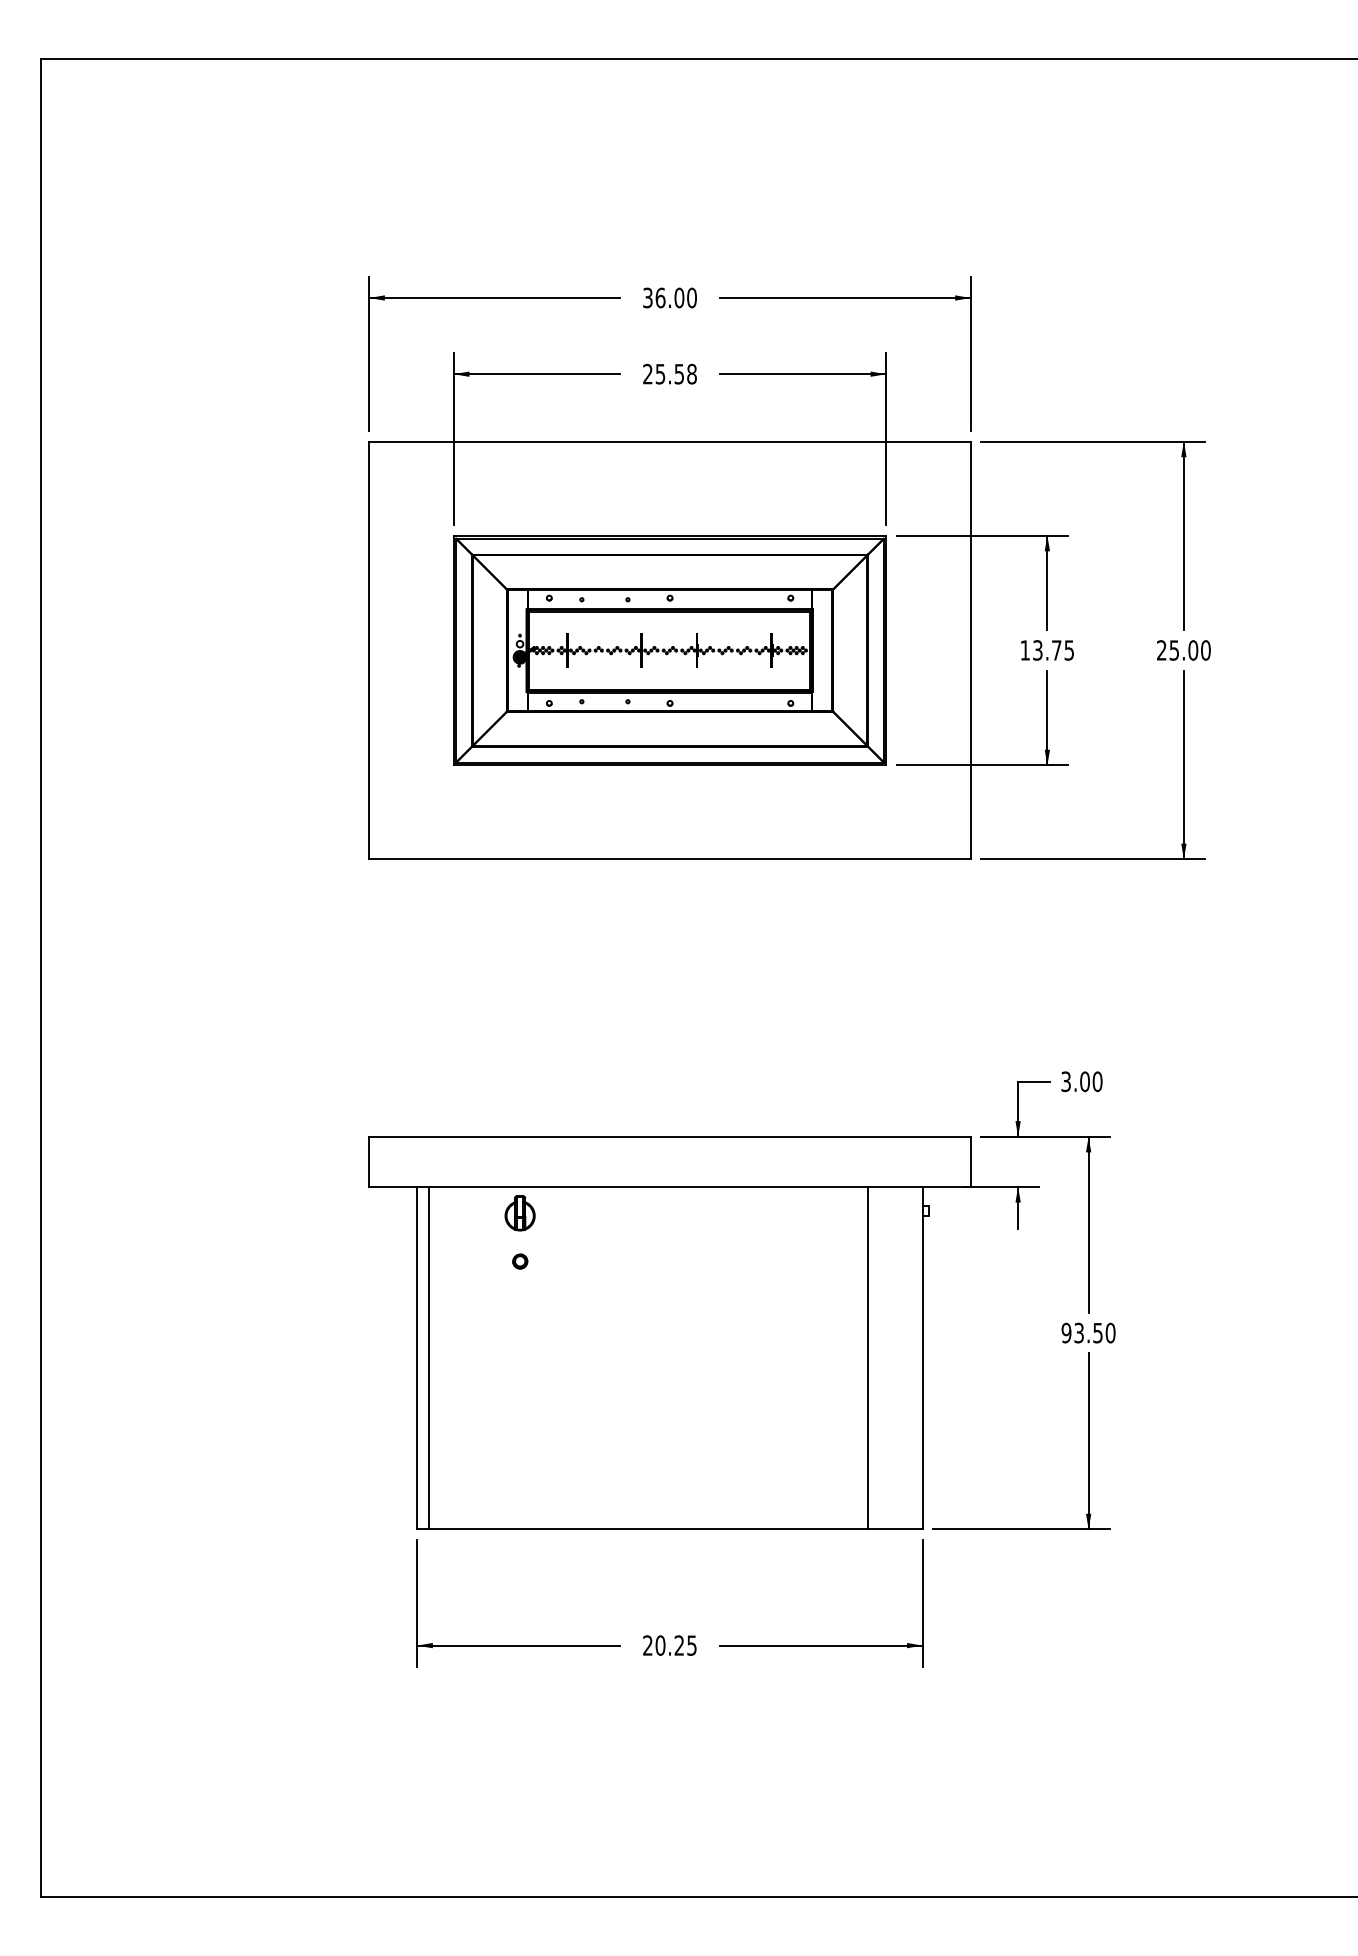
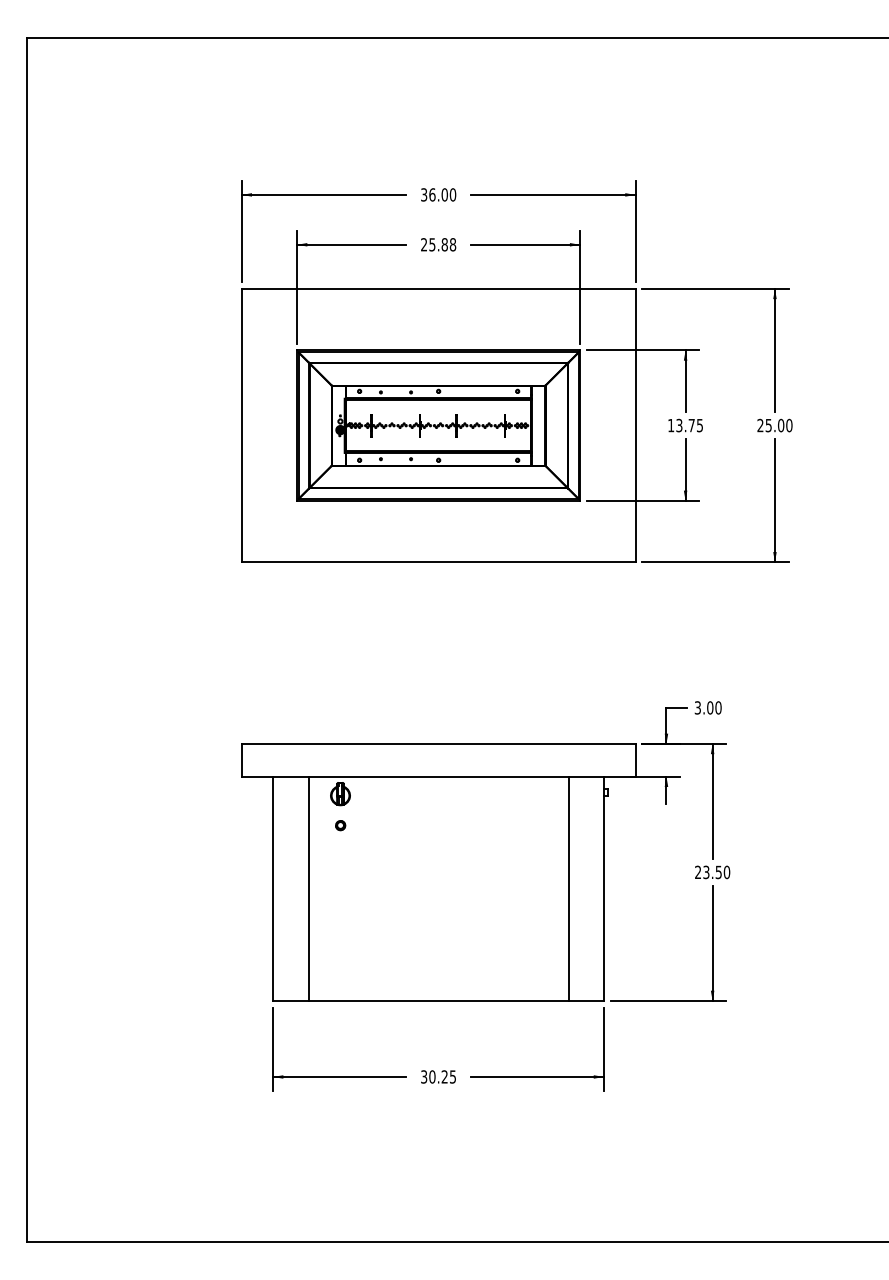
text: (679, 373) -> (444, 244), 25.58 -> 25.88
text: (1067, 1333) -> (698, 872), 93.50 -> 23.50
line: (428, 1357) -> (308, 888), moved
text: (648, 1644) -> (424, 1076), 20.25 -> 30.25

